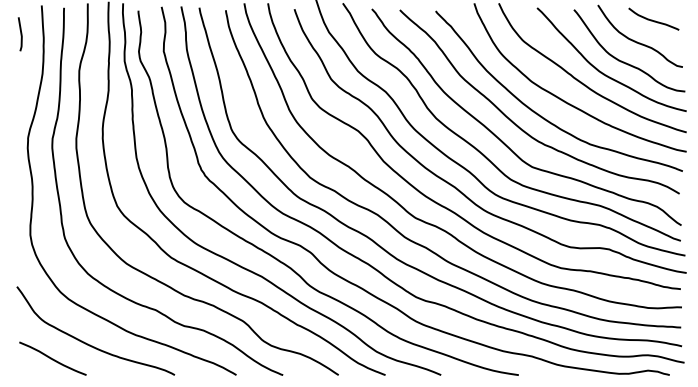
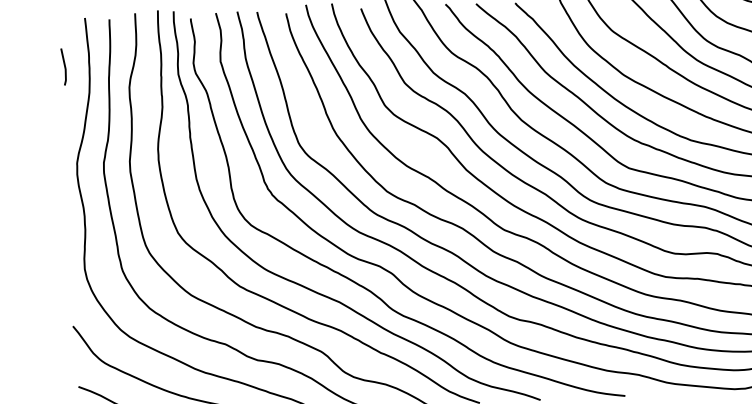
curve: (20, 34) -> (64, 67), moved

